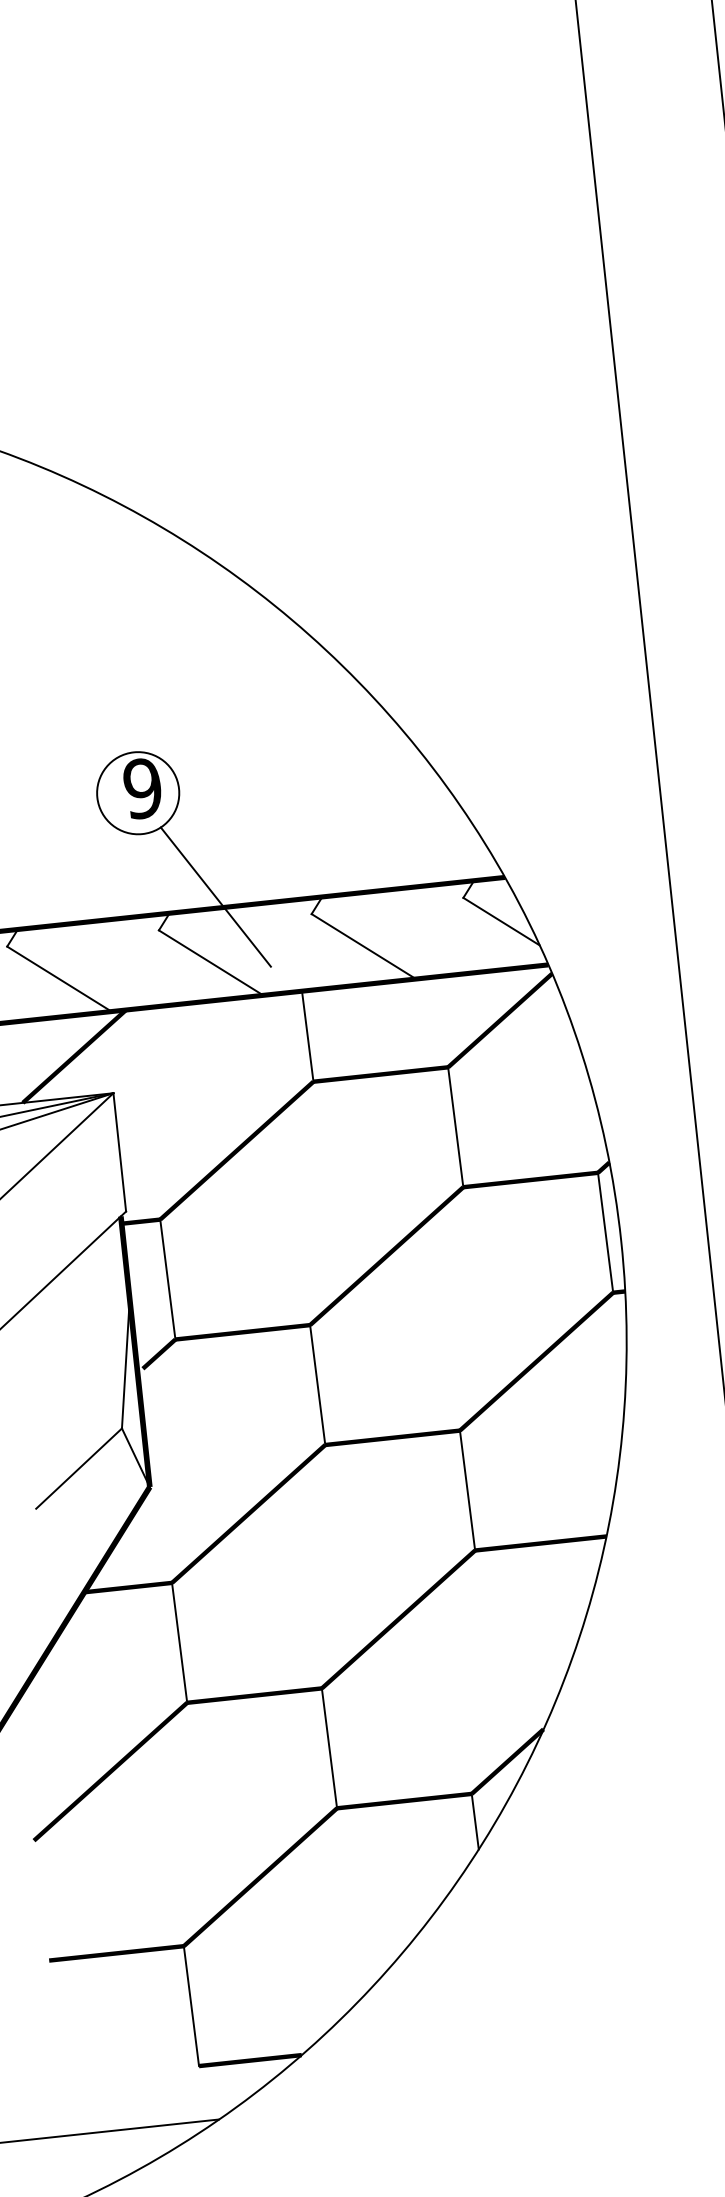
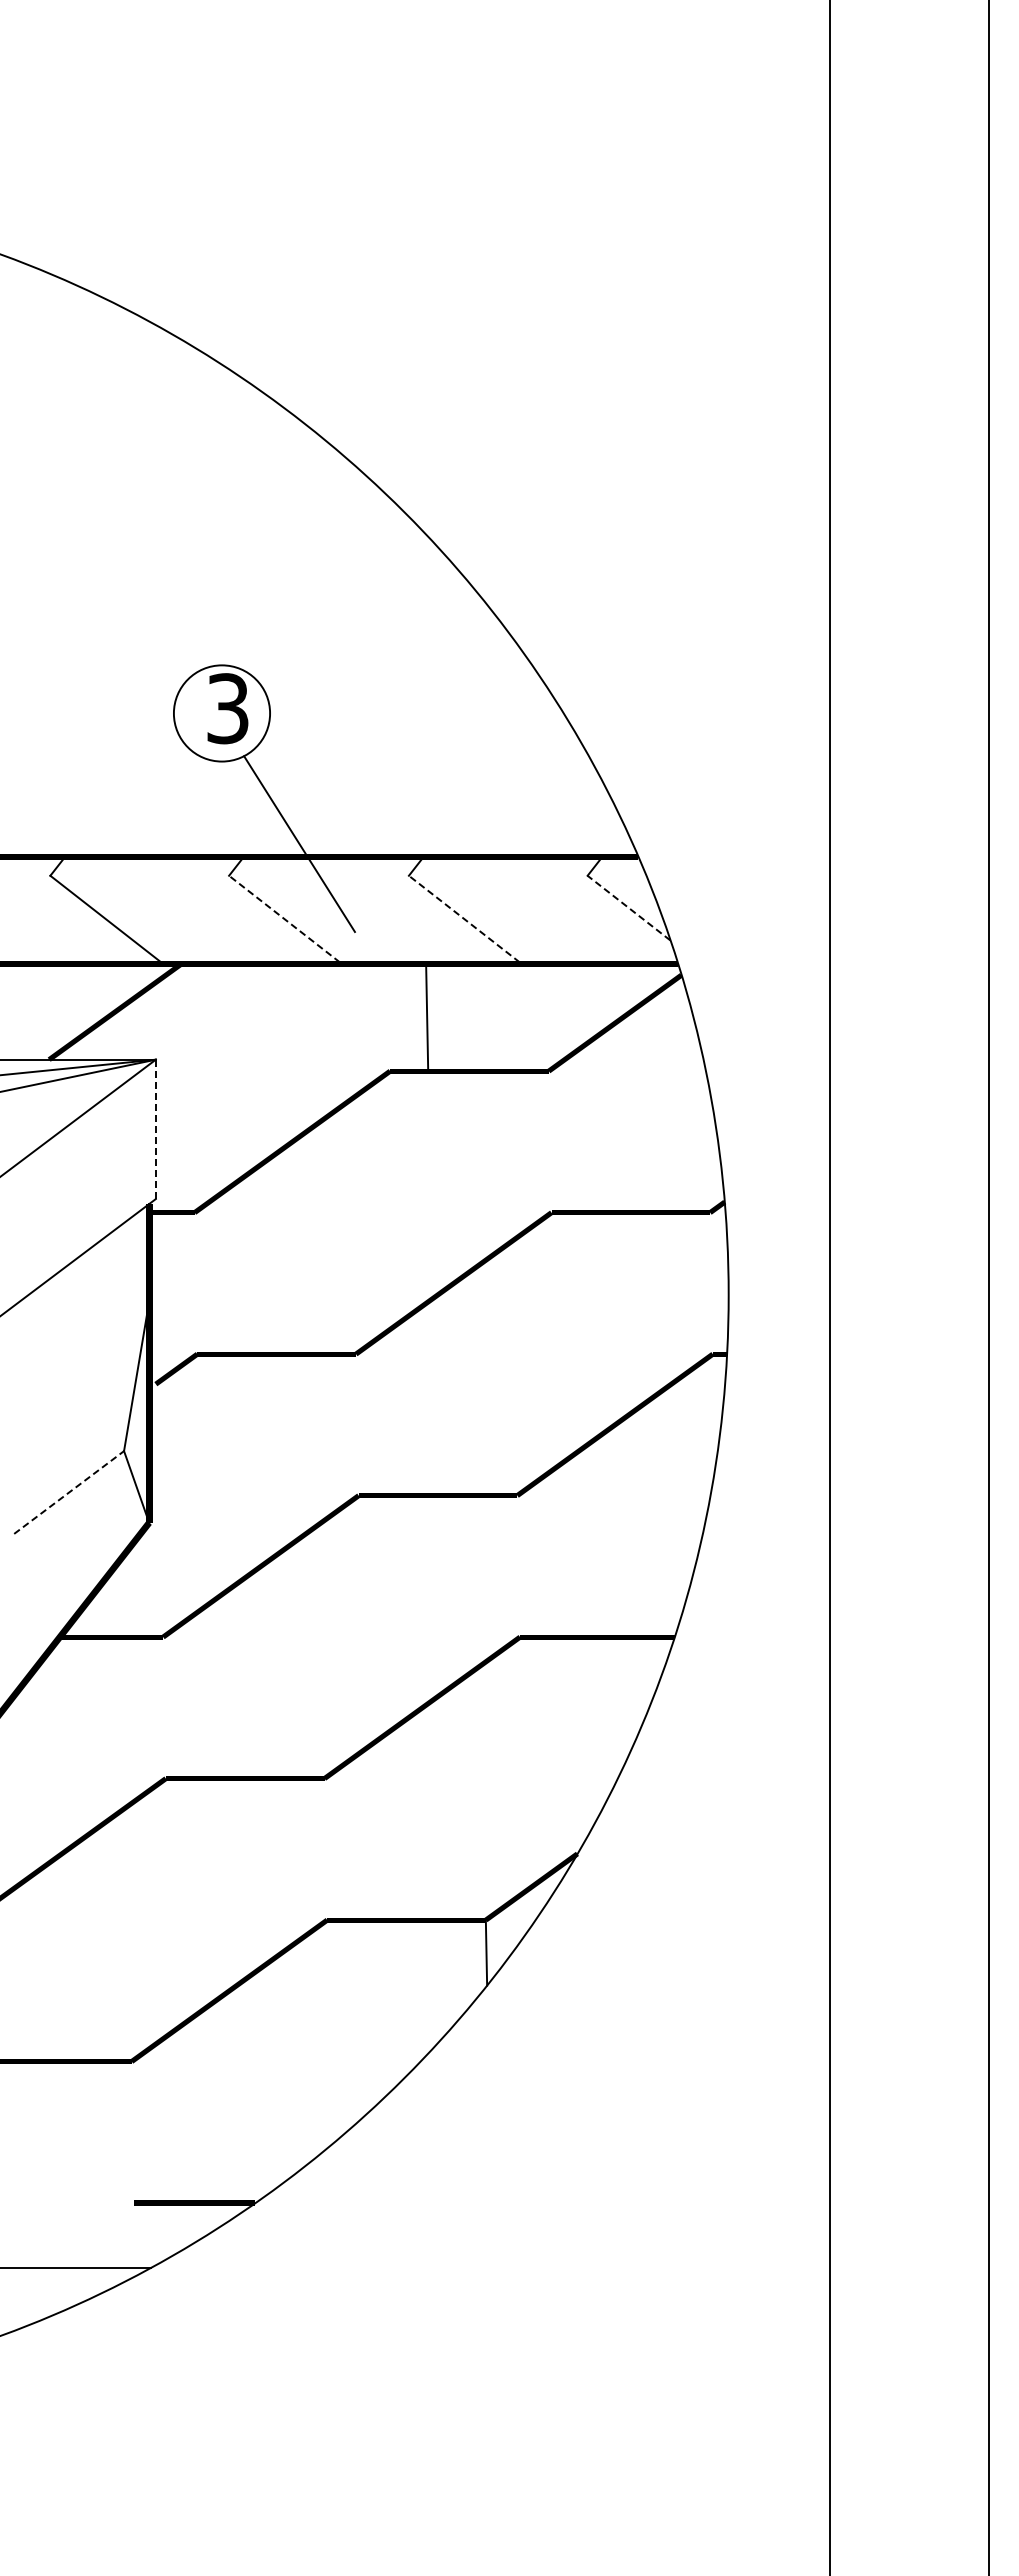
text: (142, 788) -> (227, 708), 9 -> 3
line: (500, 921) -> (628, 907), solid -> dashed
line: (362, 945) -> (464, 918), solid -> dashed
line: (209, 961) -> (284, 918), solid -> dashed
line: (308, 1036) -> (427, 1016), moved
line: (455, 1126) -> (549, 1141), removed
line: (119, 1152) -> (155, 1129), solid -> dashed
line: (605, 1232) -> (711, 1283), removed
line: (167, 1279) -> (195, 1283), removed
line: (316, 1384) -> (356, 1424), removed
line: (79, 1468) -> (69, 1492), solid -> dashed
line: (467, 1490) -> (518, 1566), removed
line: (179, 1642) -> (164, 1707), removed
line: (329, 1748) -> (325, 1849), removed
line: (190, 2006) -> (132, 2132), removed

